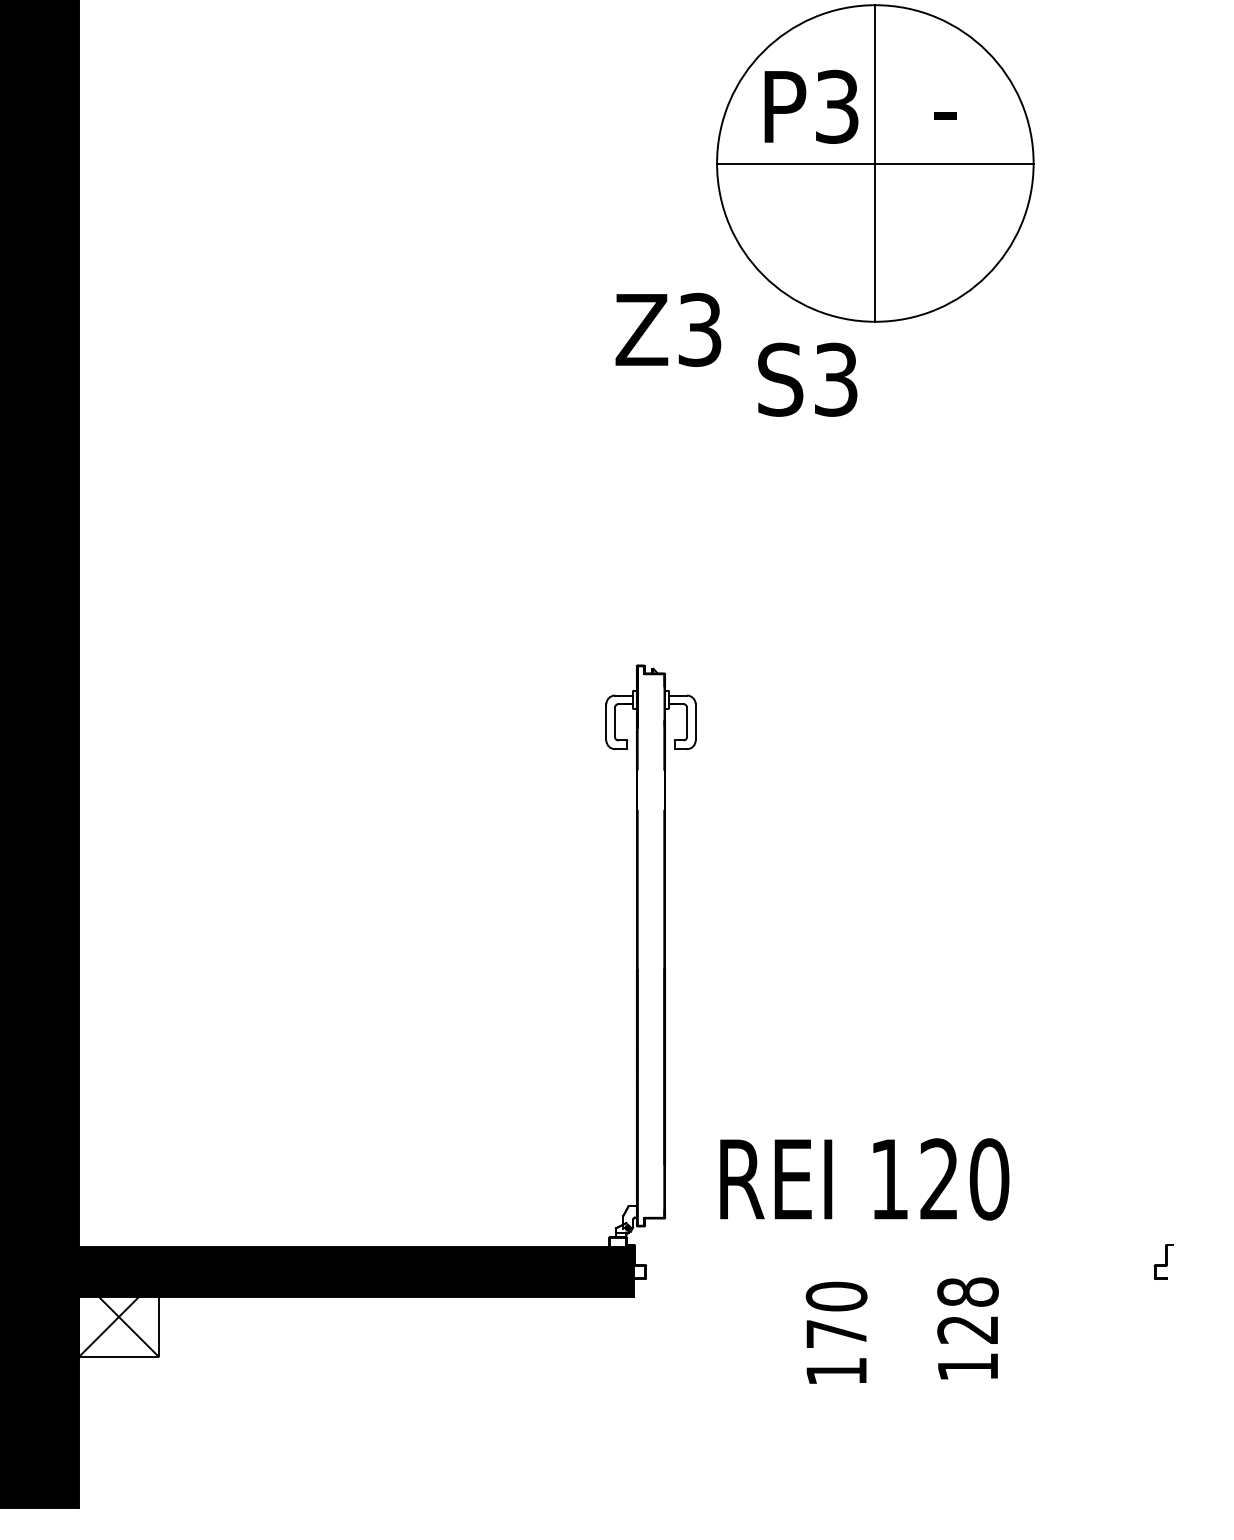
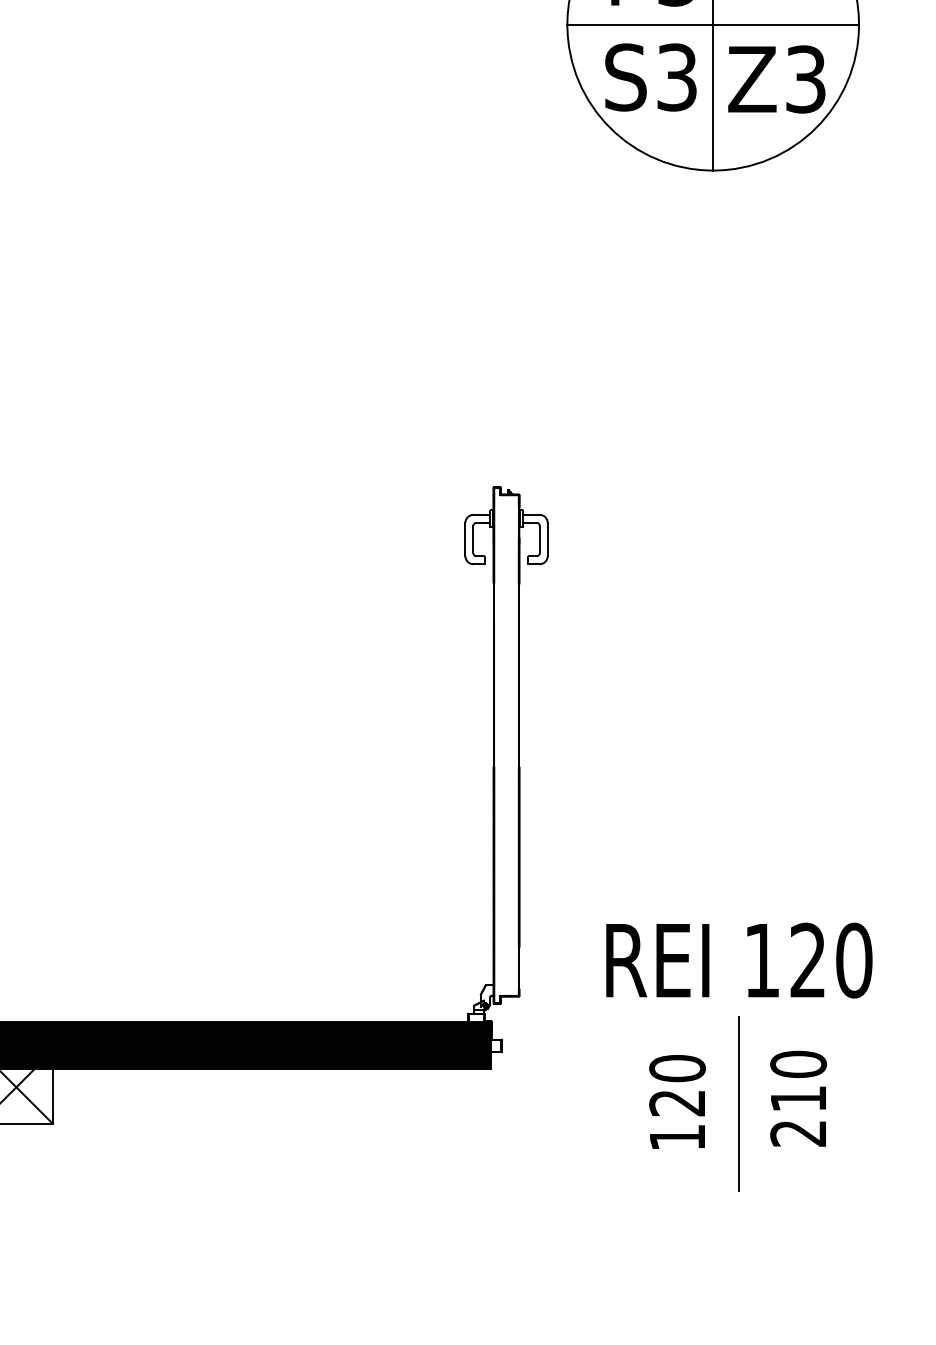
text: (668, 329) -> (776, 79), moved
text: (807, 379) -> (650, 77), moved
text: (864, 1179) -> (739, 960), moved
text: (967, 1329) -> (798, 1098), 128 -> 210
text: (835, 1334) -> (676, 1103), 170 -> 120
line: (903, 1334) -> (739, 1103), added

